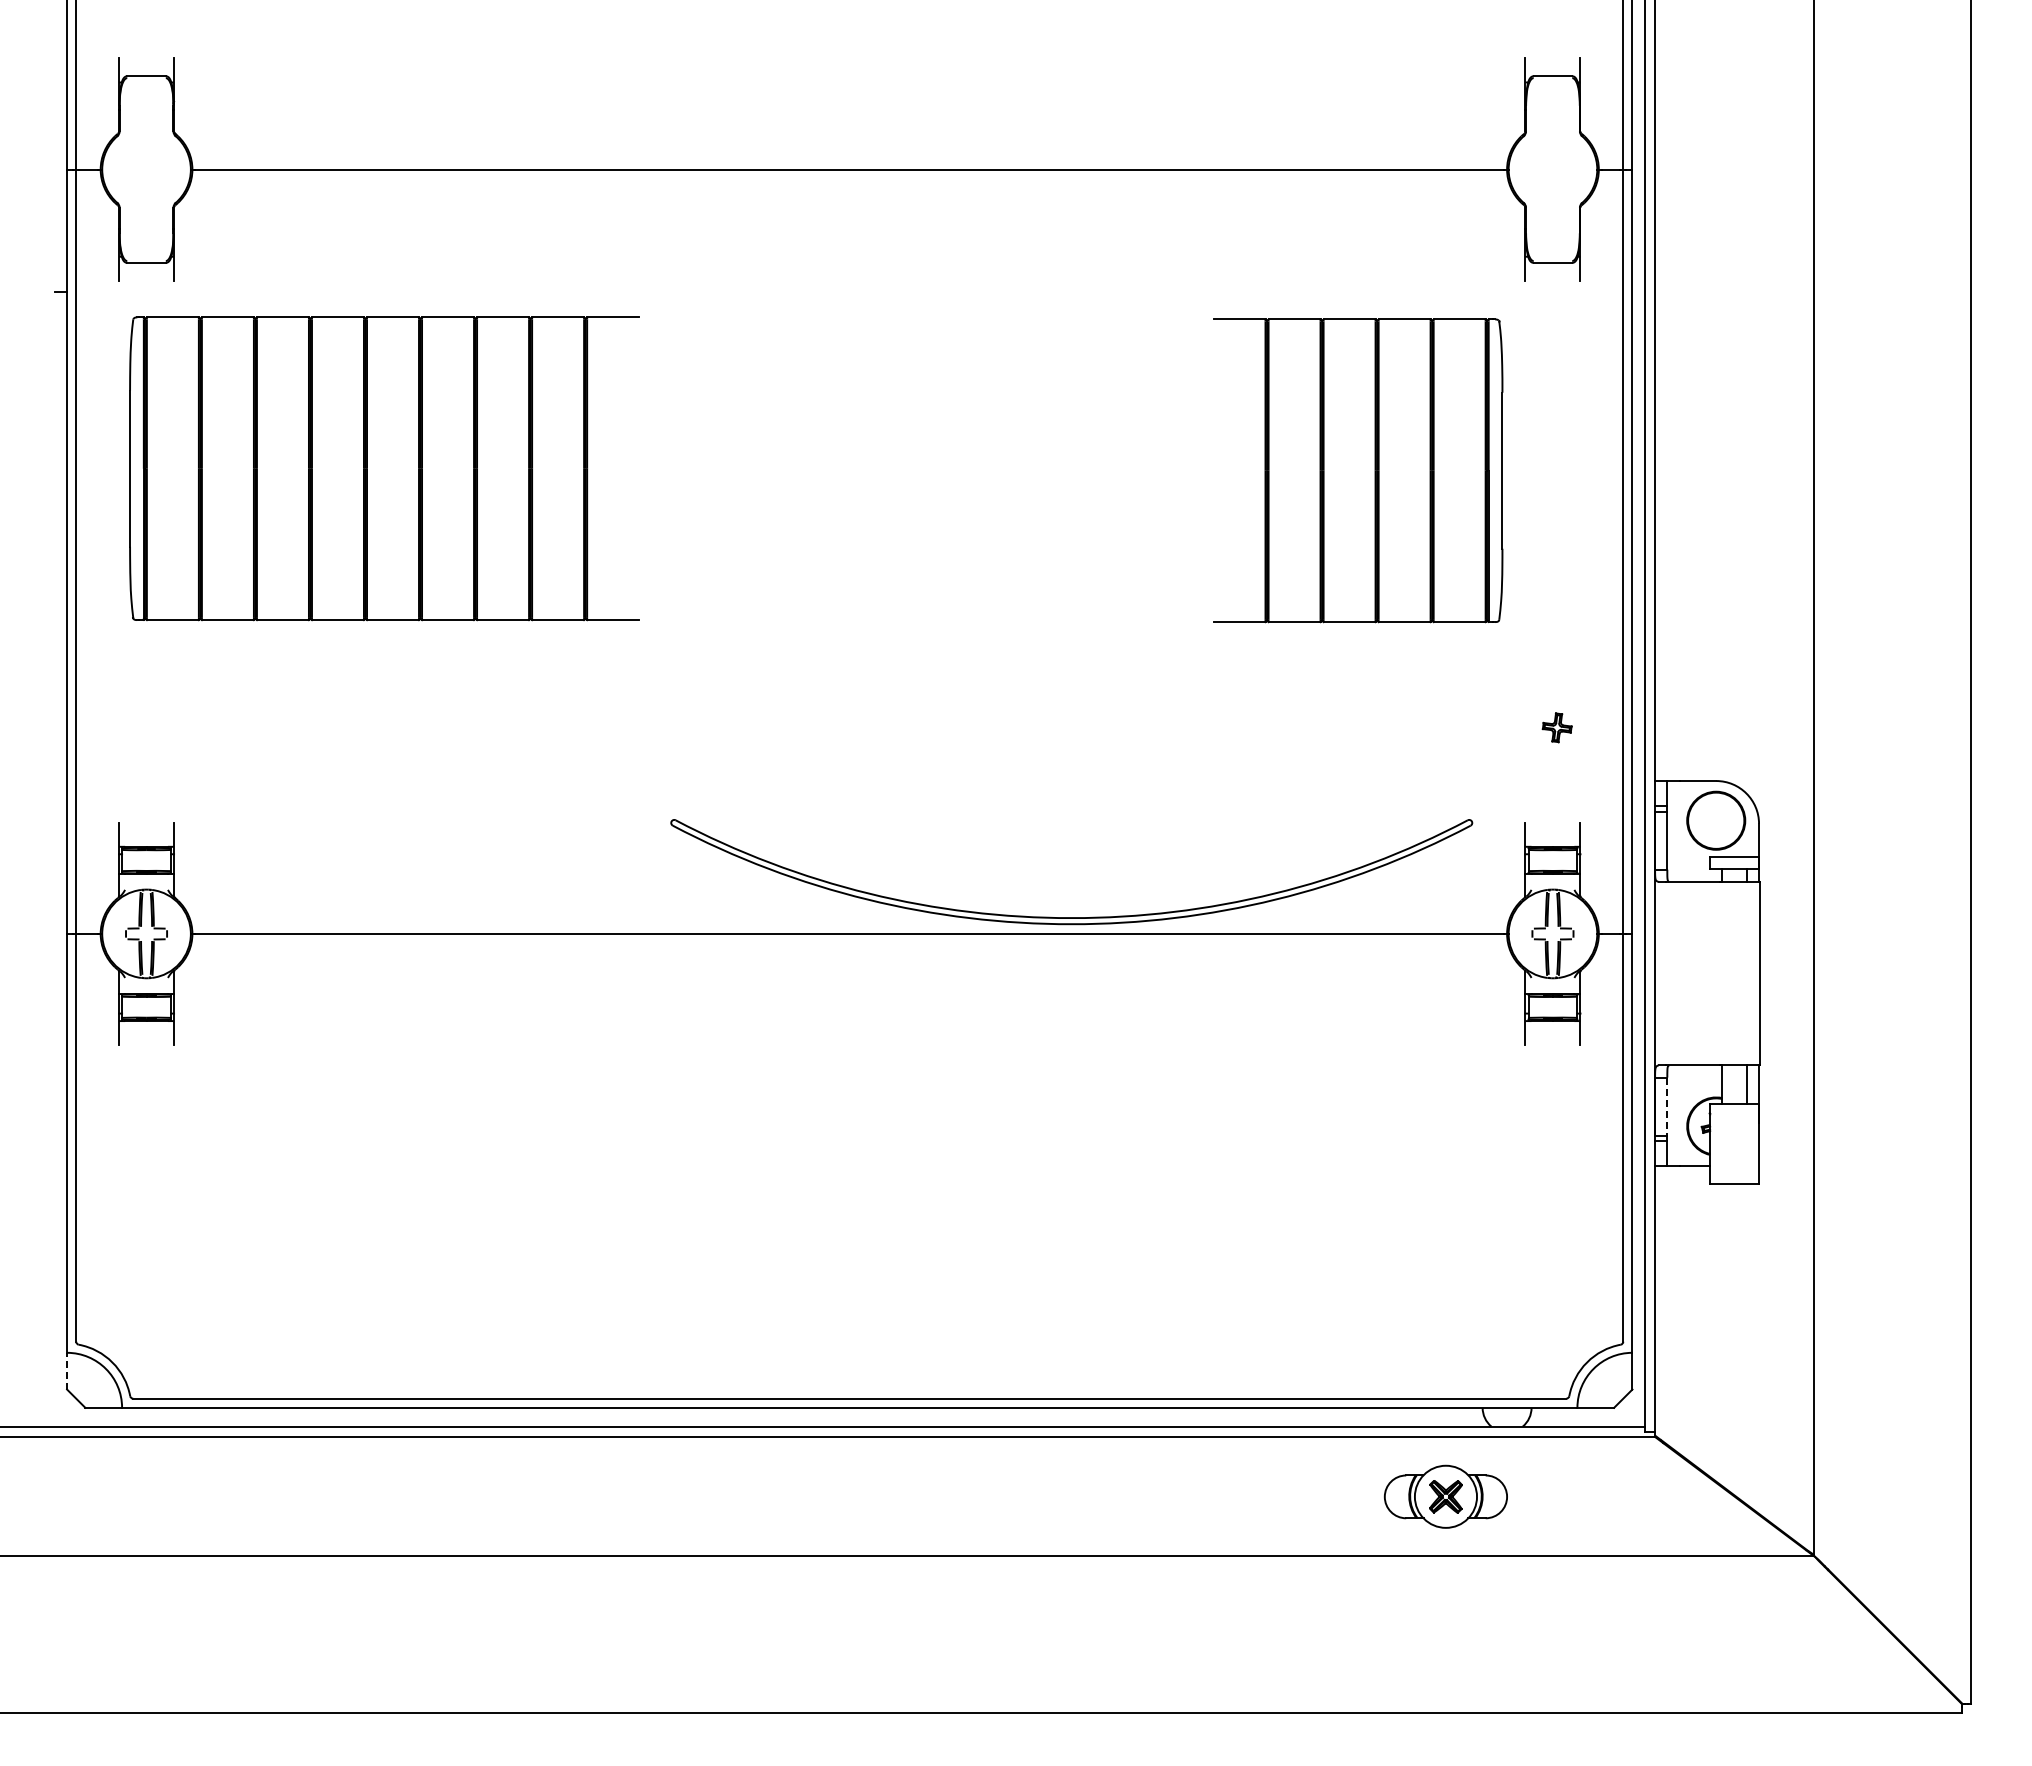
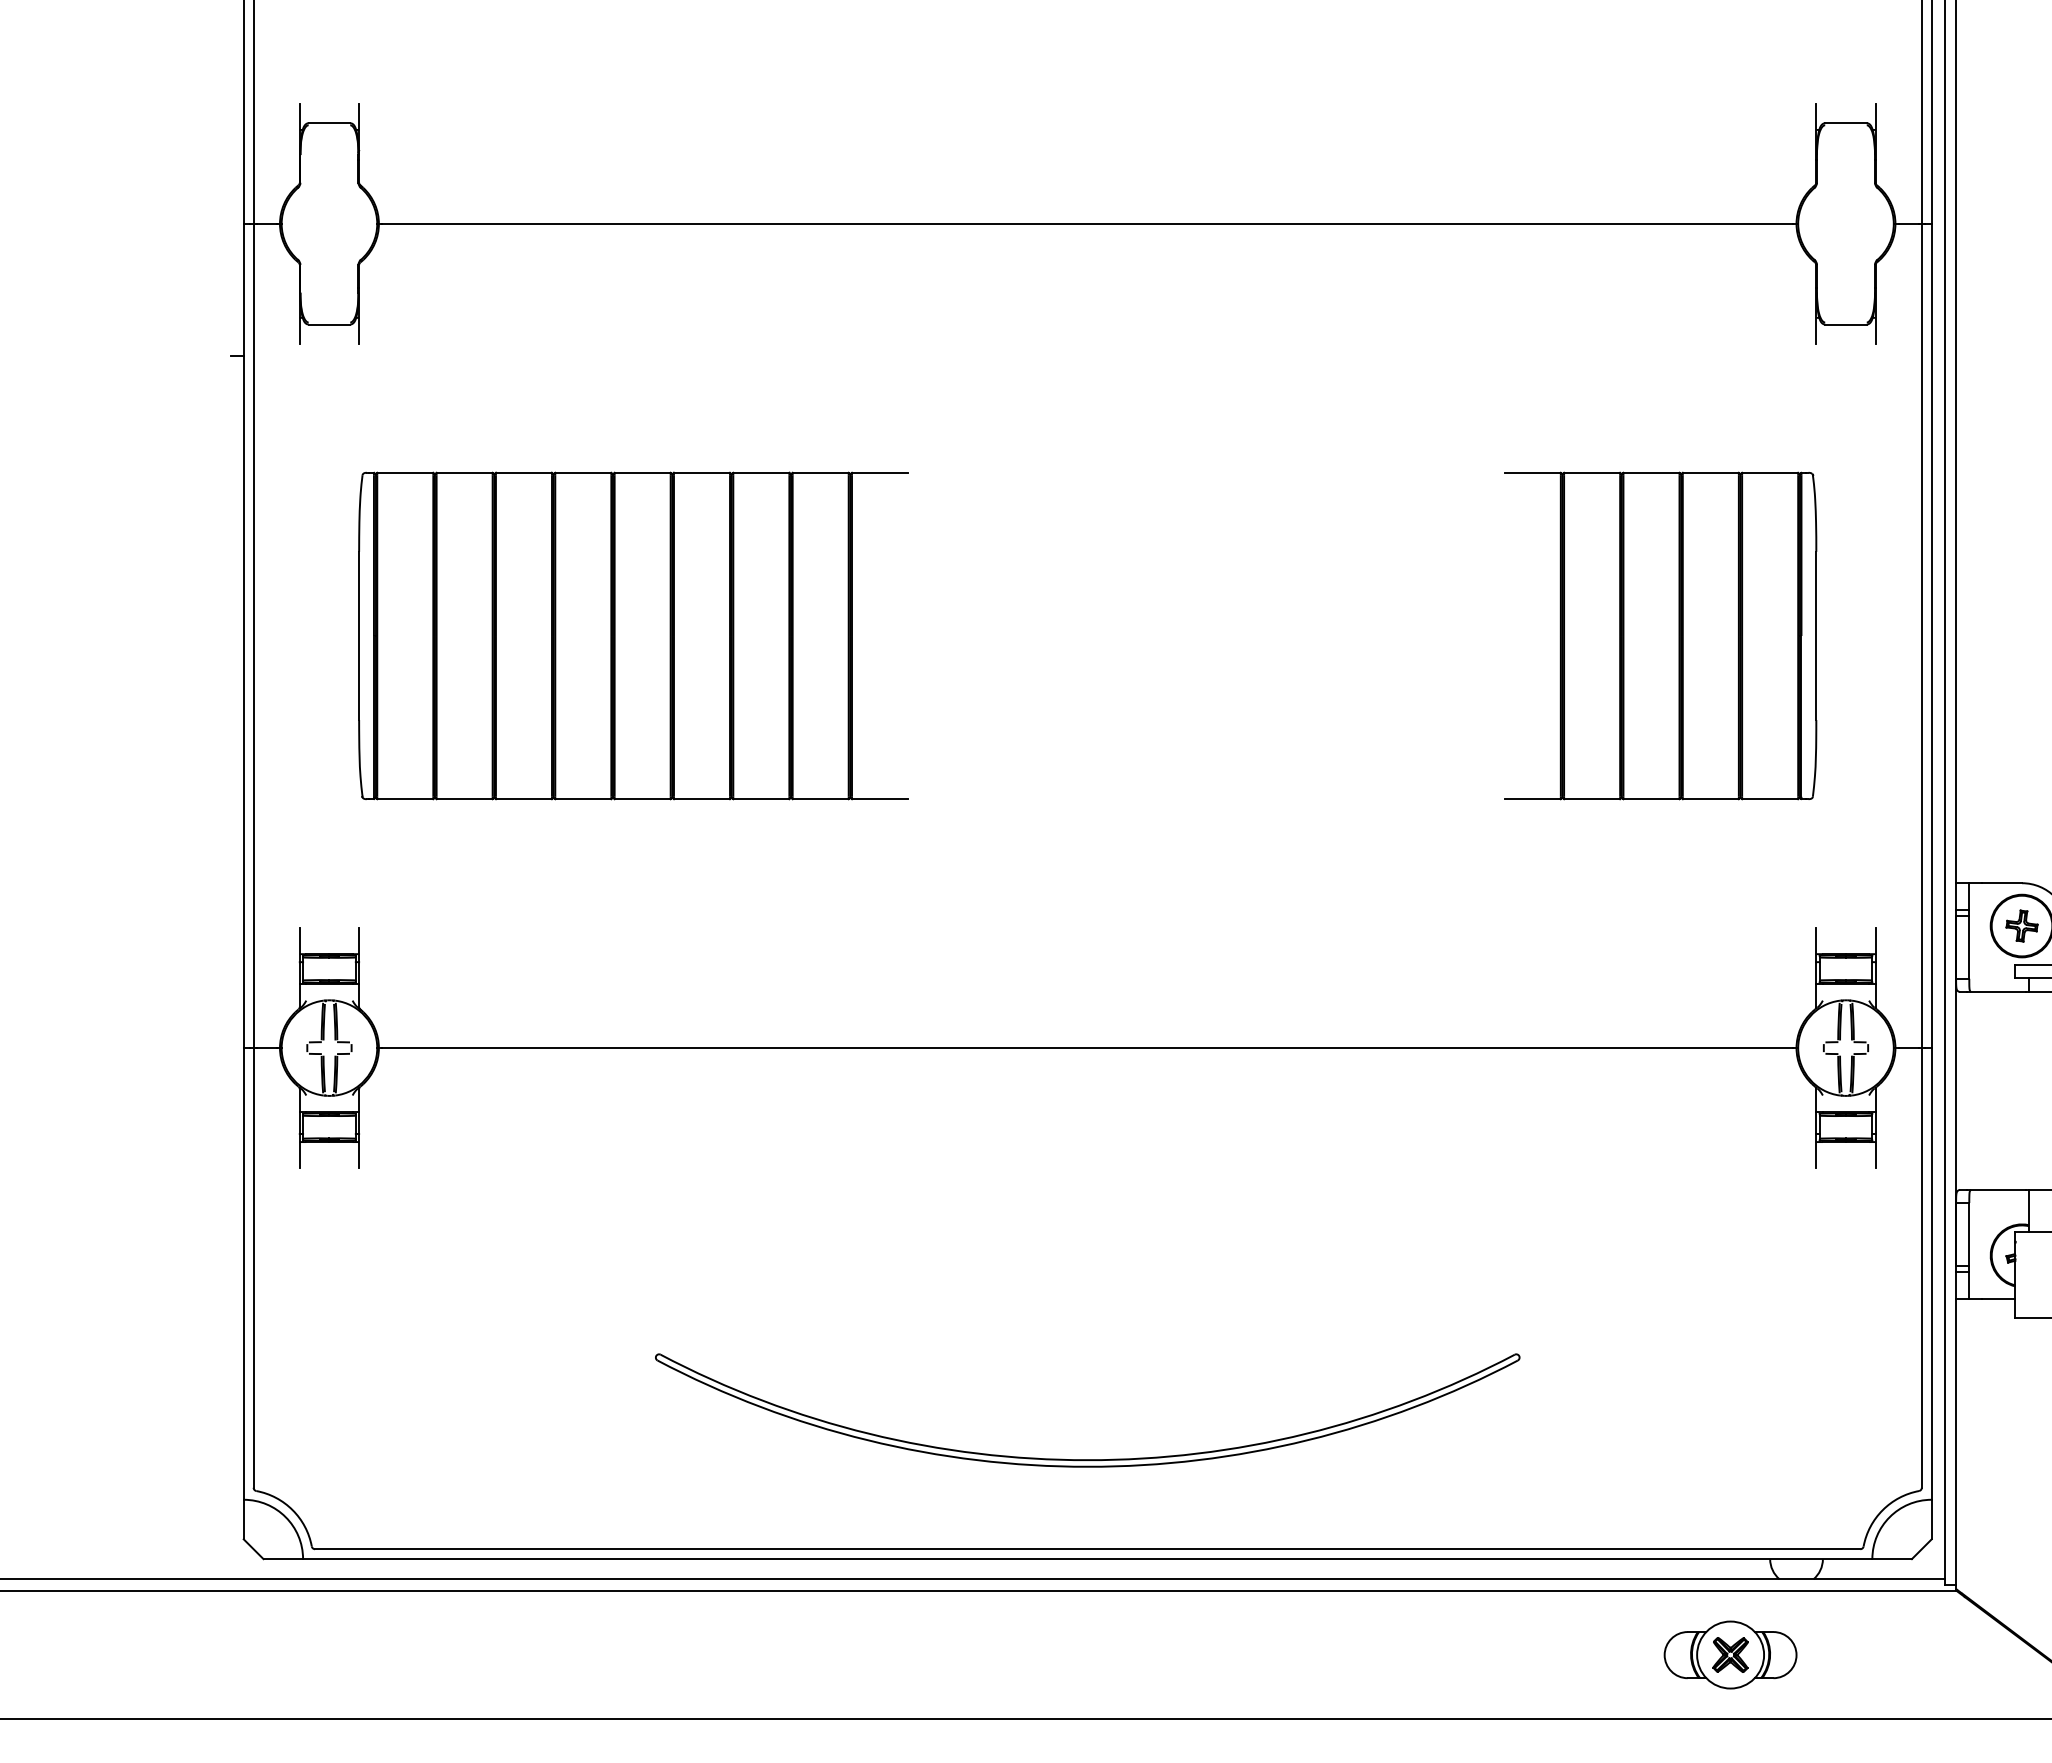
part: (384, 468) -> (633, 635), moved
part: (1358, 470) -> (1661, 635), moved
part: (1556, 727) -> (2021, 925), moved
part: (1071, 917) -> (1087, 1459), moved
line: (1667, 1107) -> (1969, 1235), dashed -> solid
line: (67, 1370) -> (244, 1518), dashed -> solid

